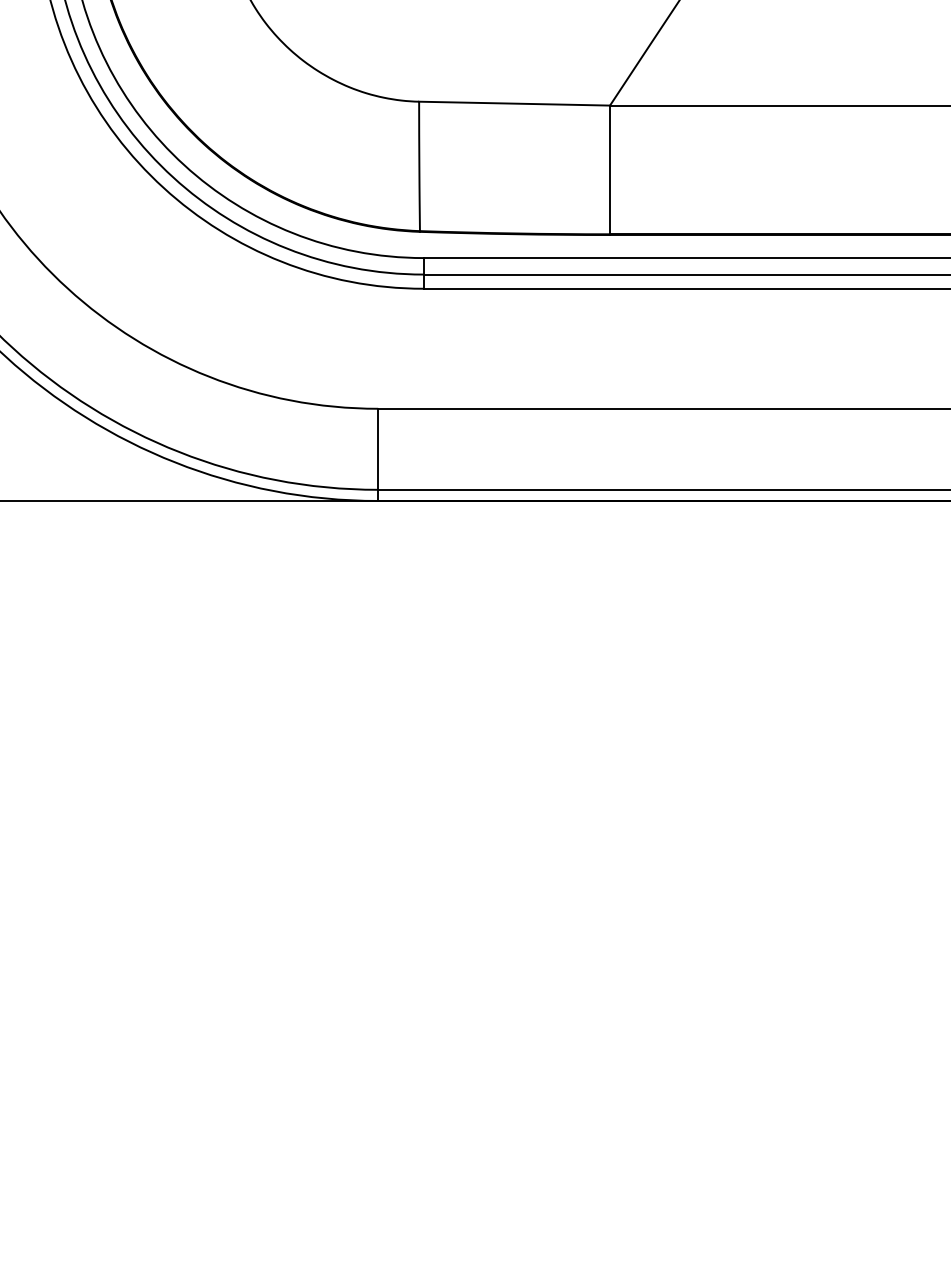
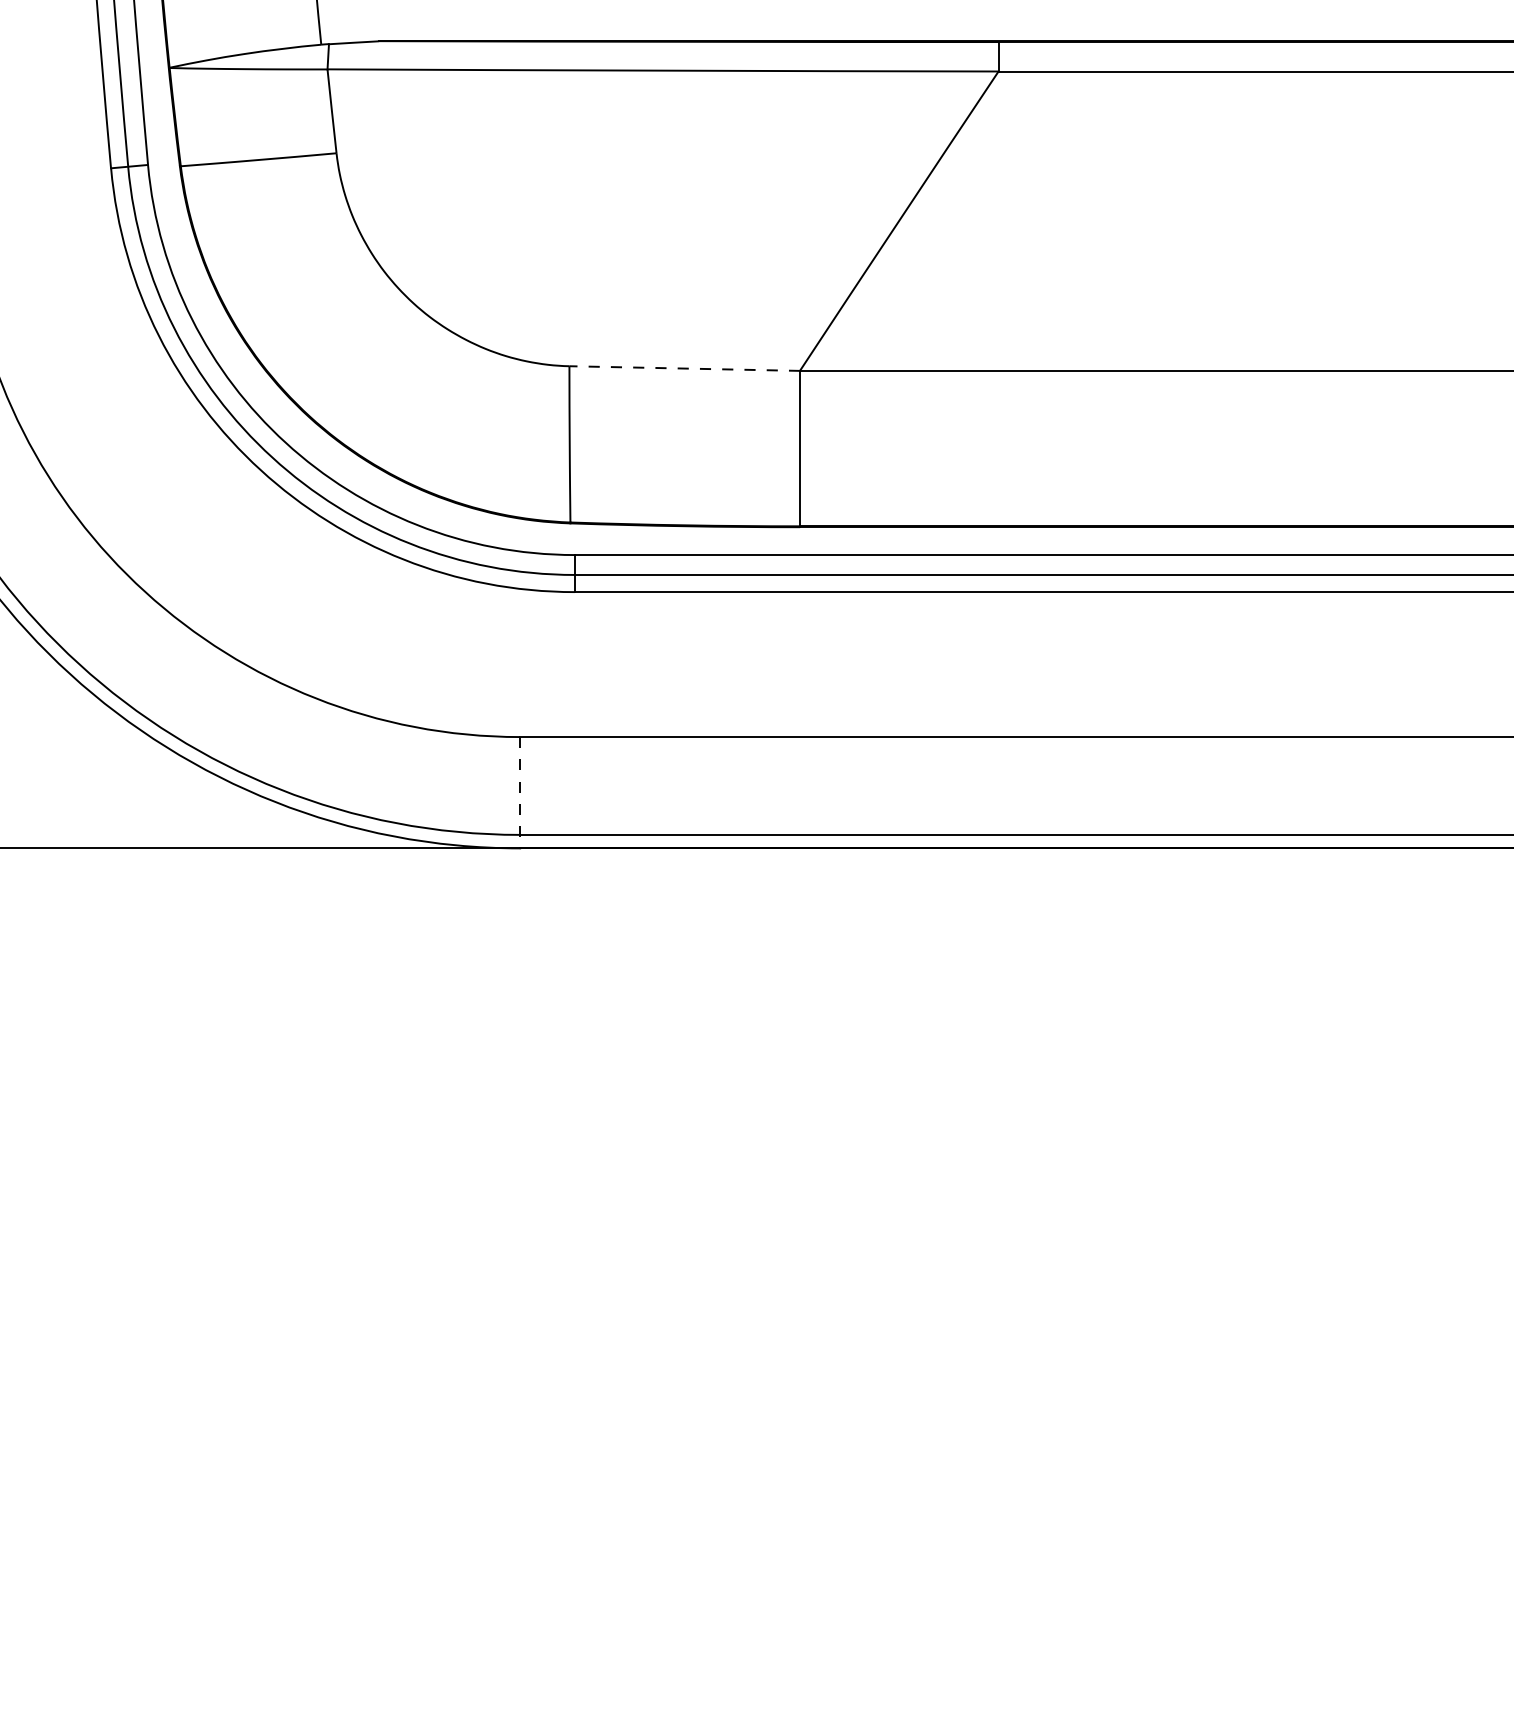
line: (514, 103) -> (684, 368), solid -> dashed
line: (378, 454) -> (520, 792), solid -> dashed

